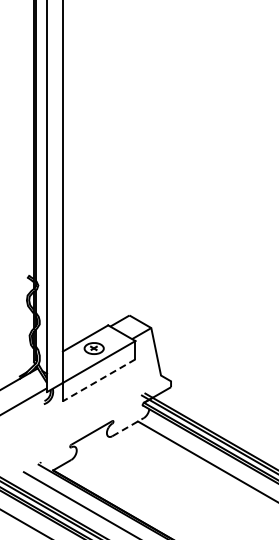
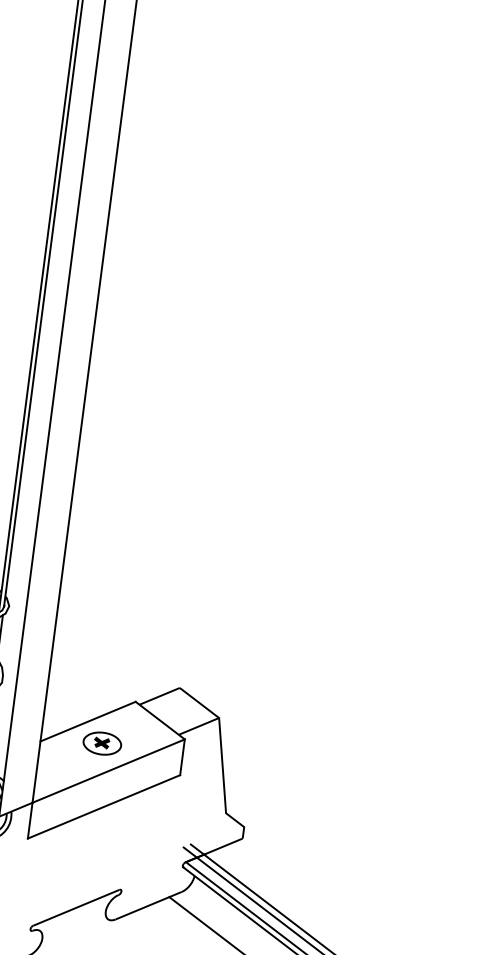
line: (99, 380) -> (104, 807), dashed -> solid
line: (128, 426) -> (149, 904), dashed -> solid

